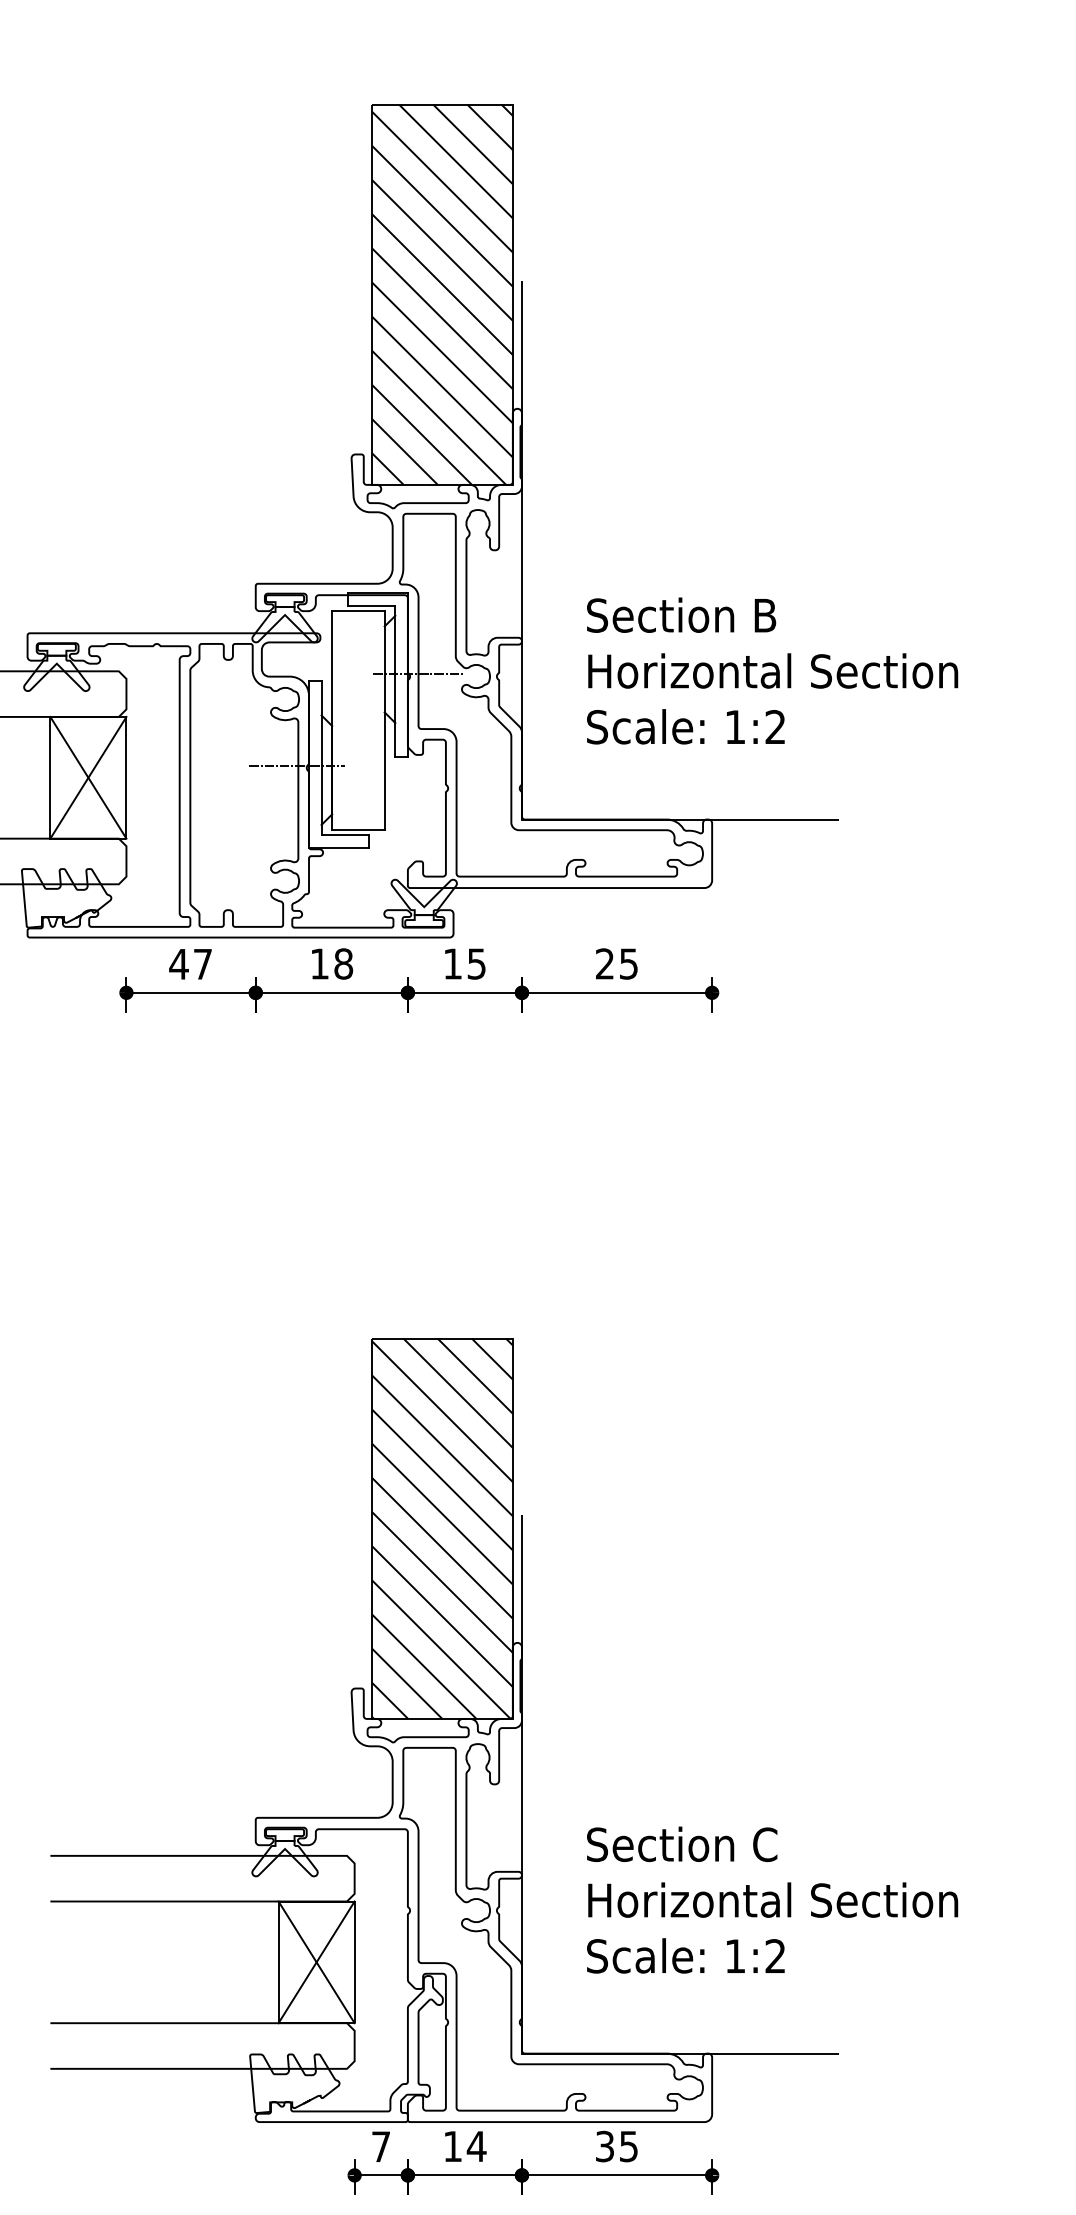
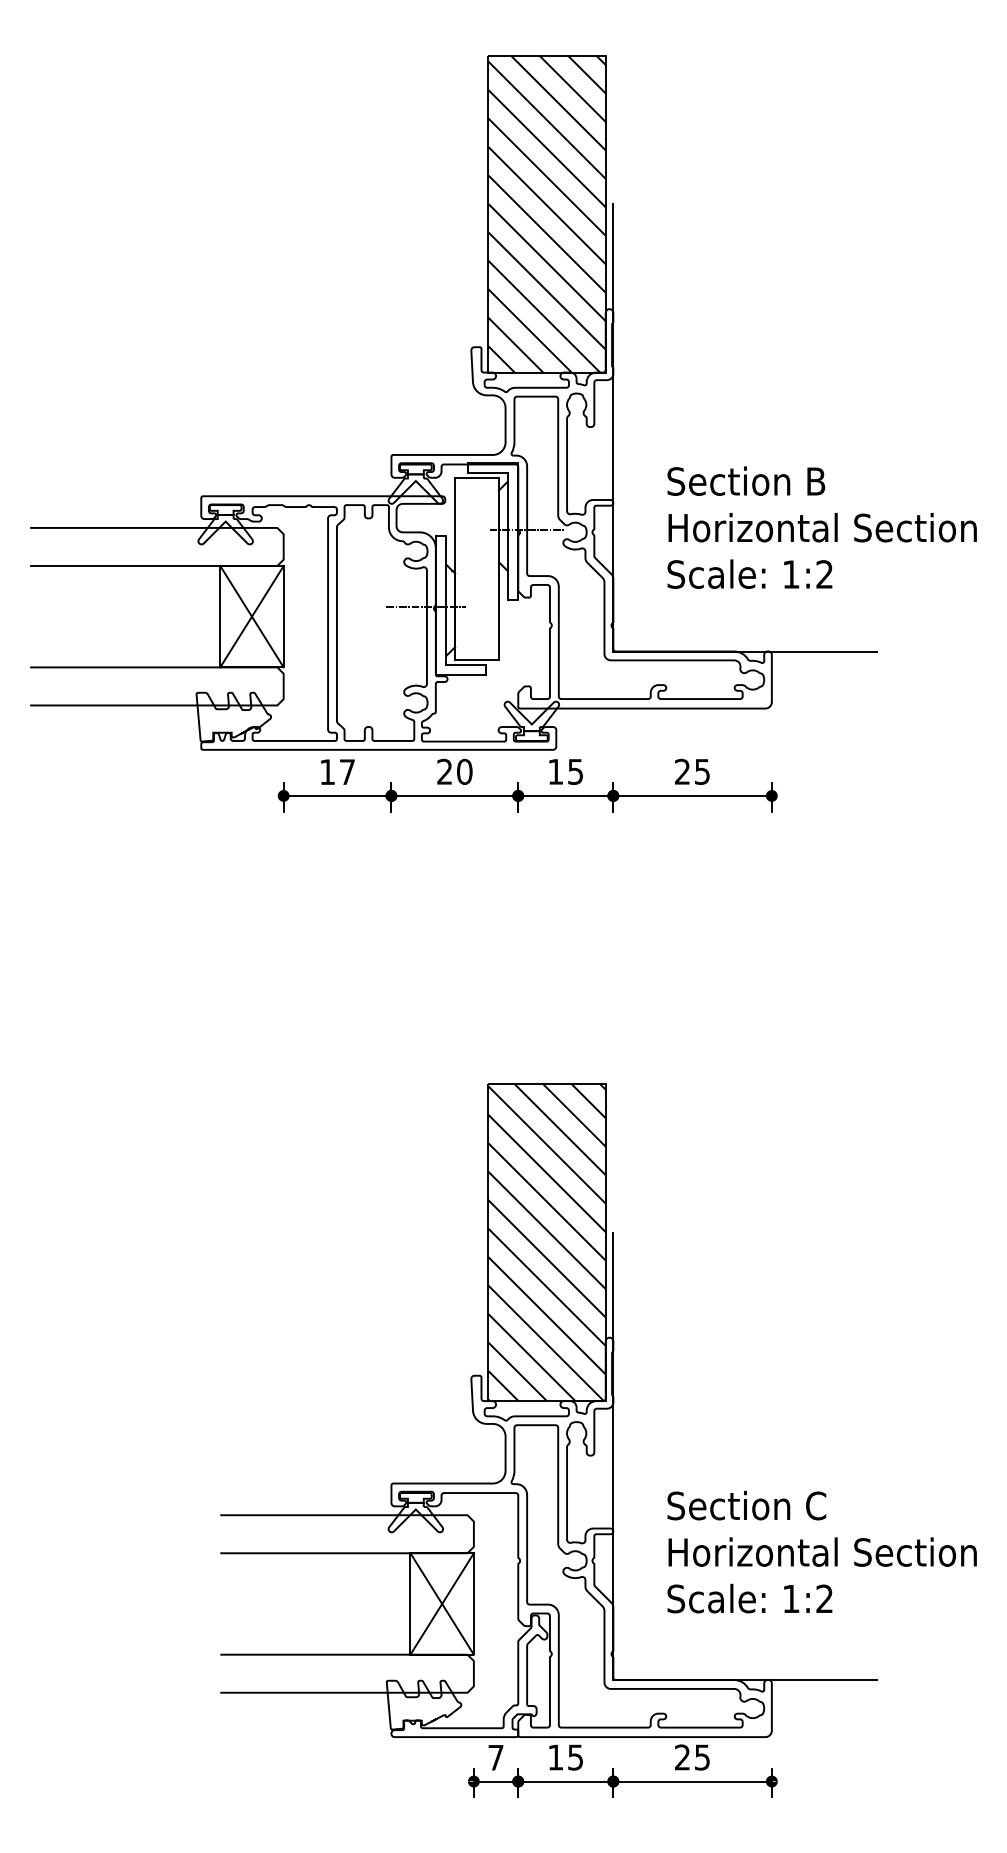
text: (179, 963) -> (327, 771), 47 -> 17
text: (331, 963) -> (454, 771), 18 -> 20
text: (476, 2146) -> (575, 1757), 14 -> 15
text: (604, 2146) -> (682, 1757), 35 -> 25

